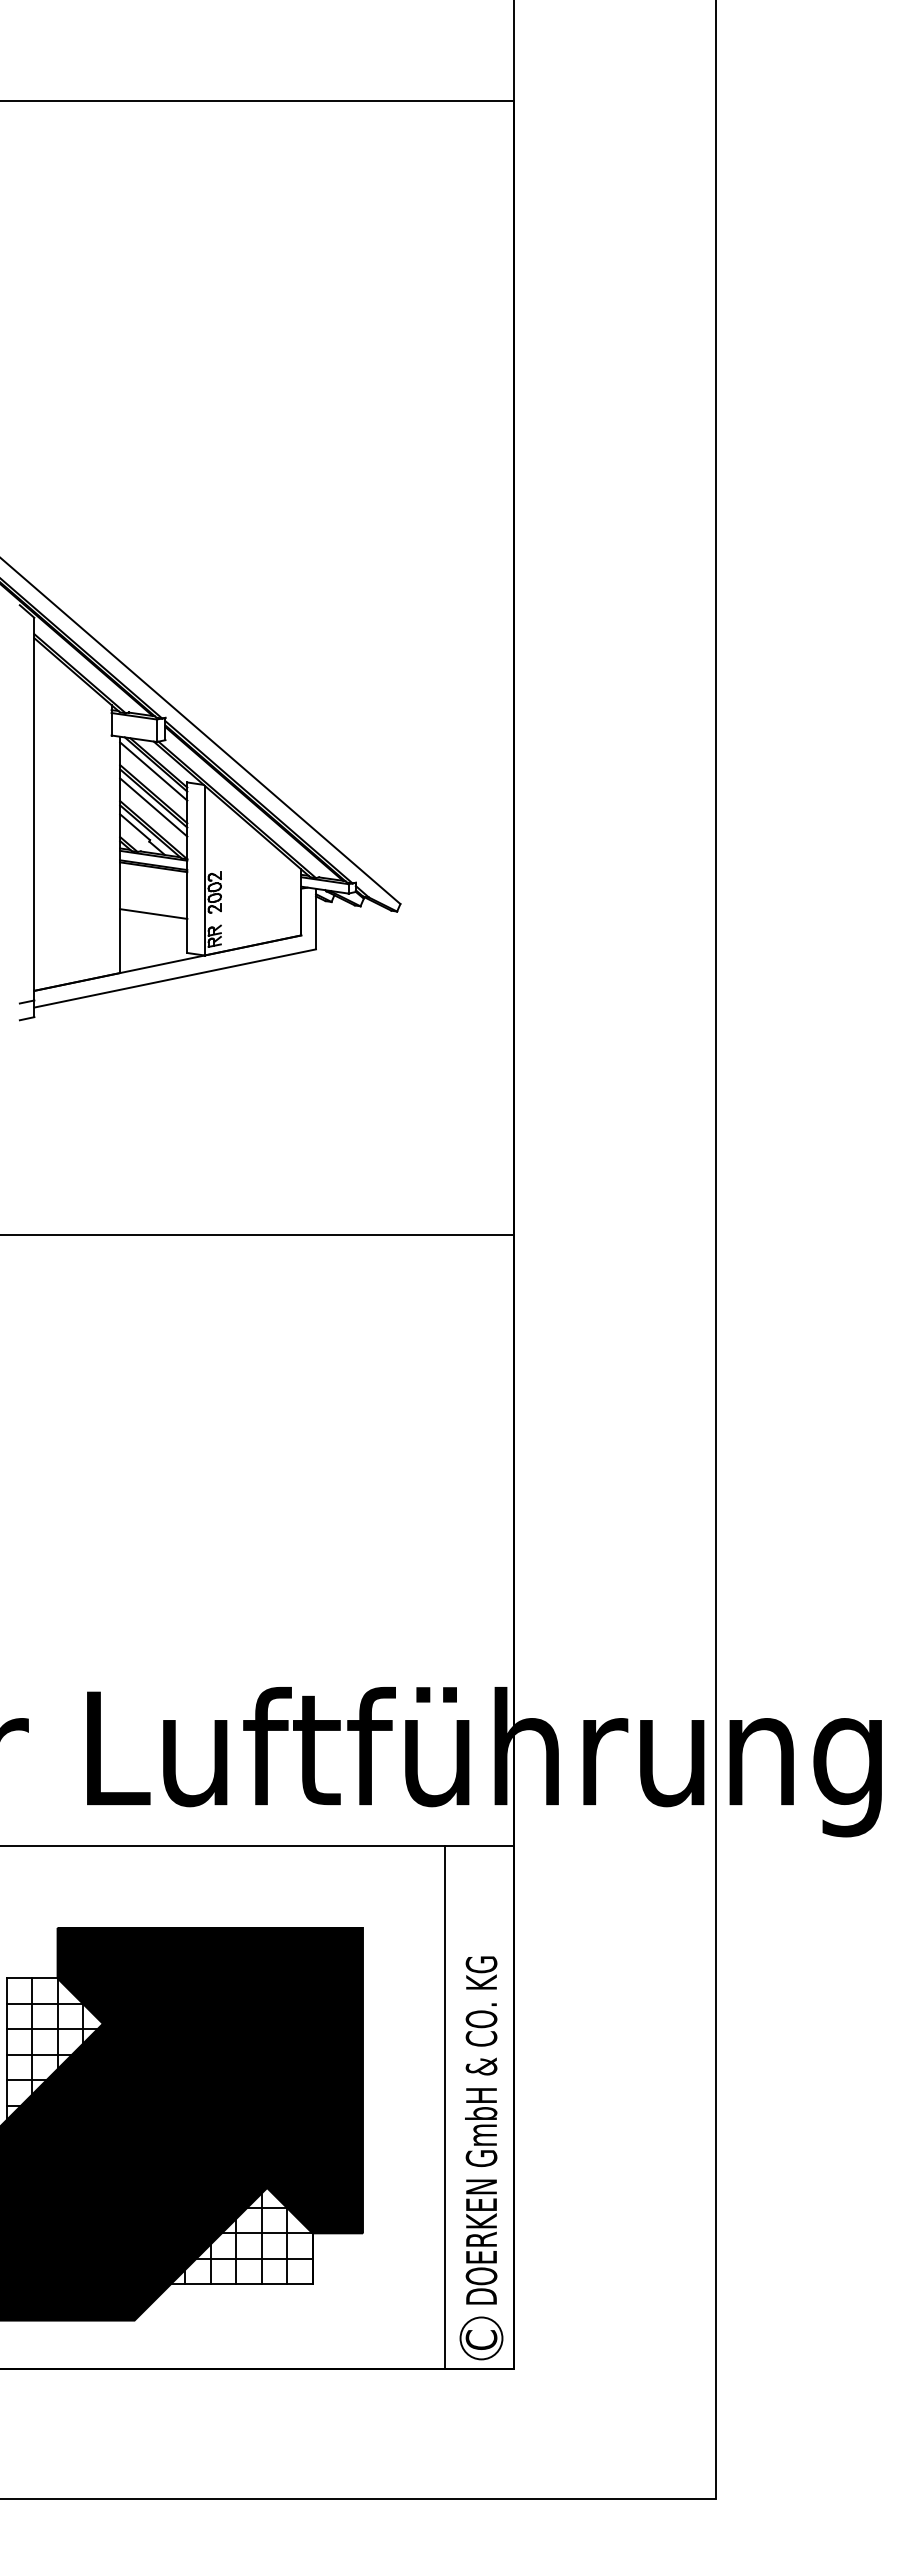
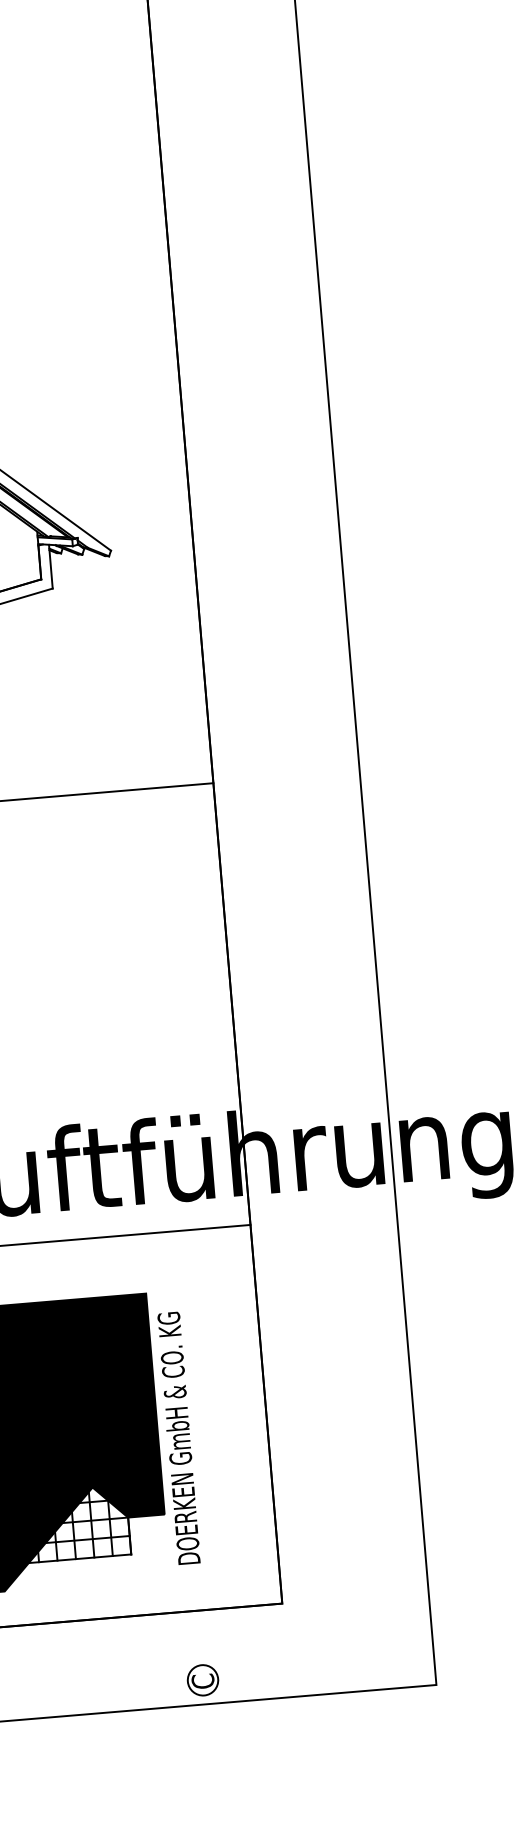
line: (445, 2107) -> (216, 1418), removed
text: (481, 2130) -> (179, 1438), moved
part: (481, 2338) -> (203, 1680), moved

